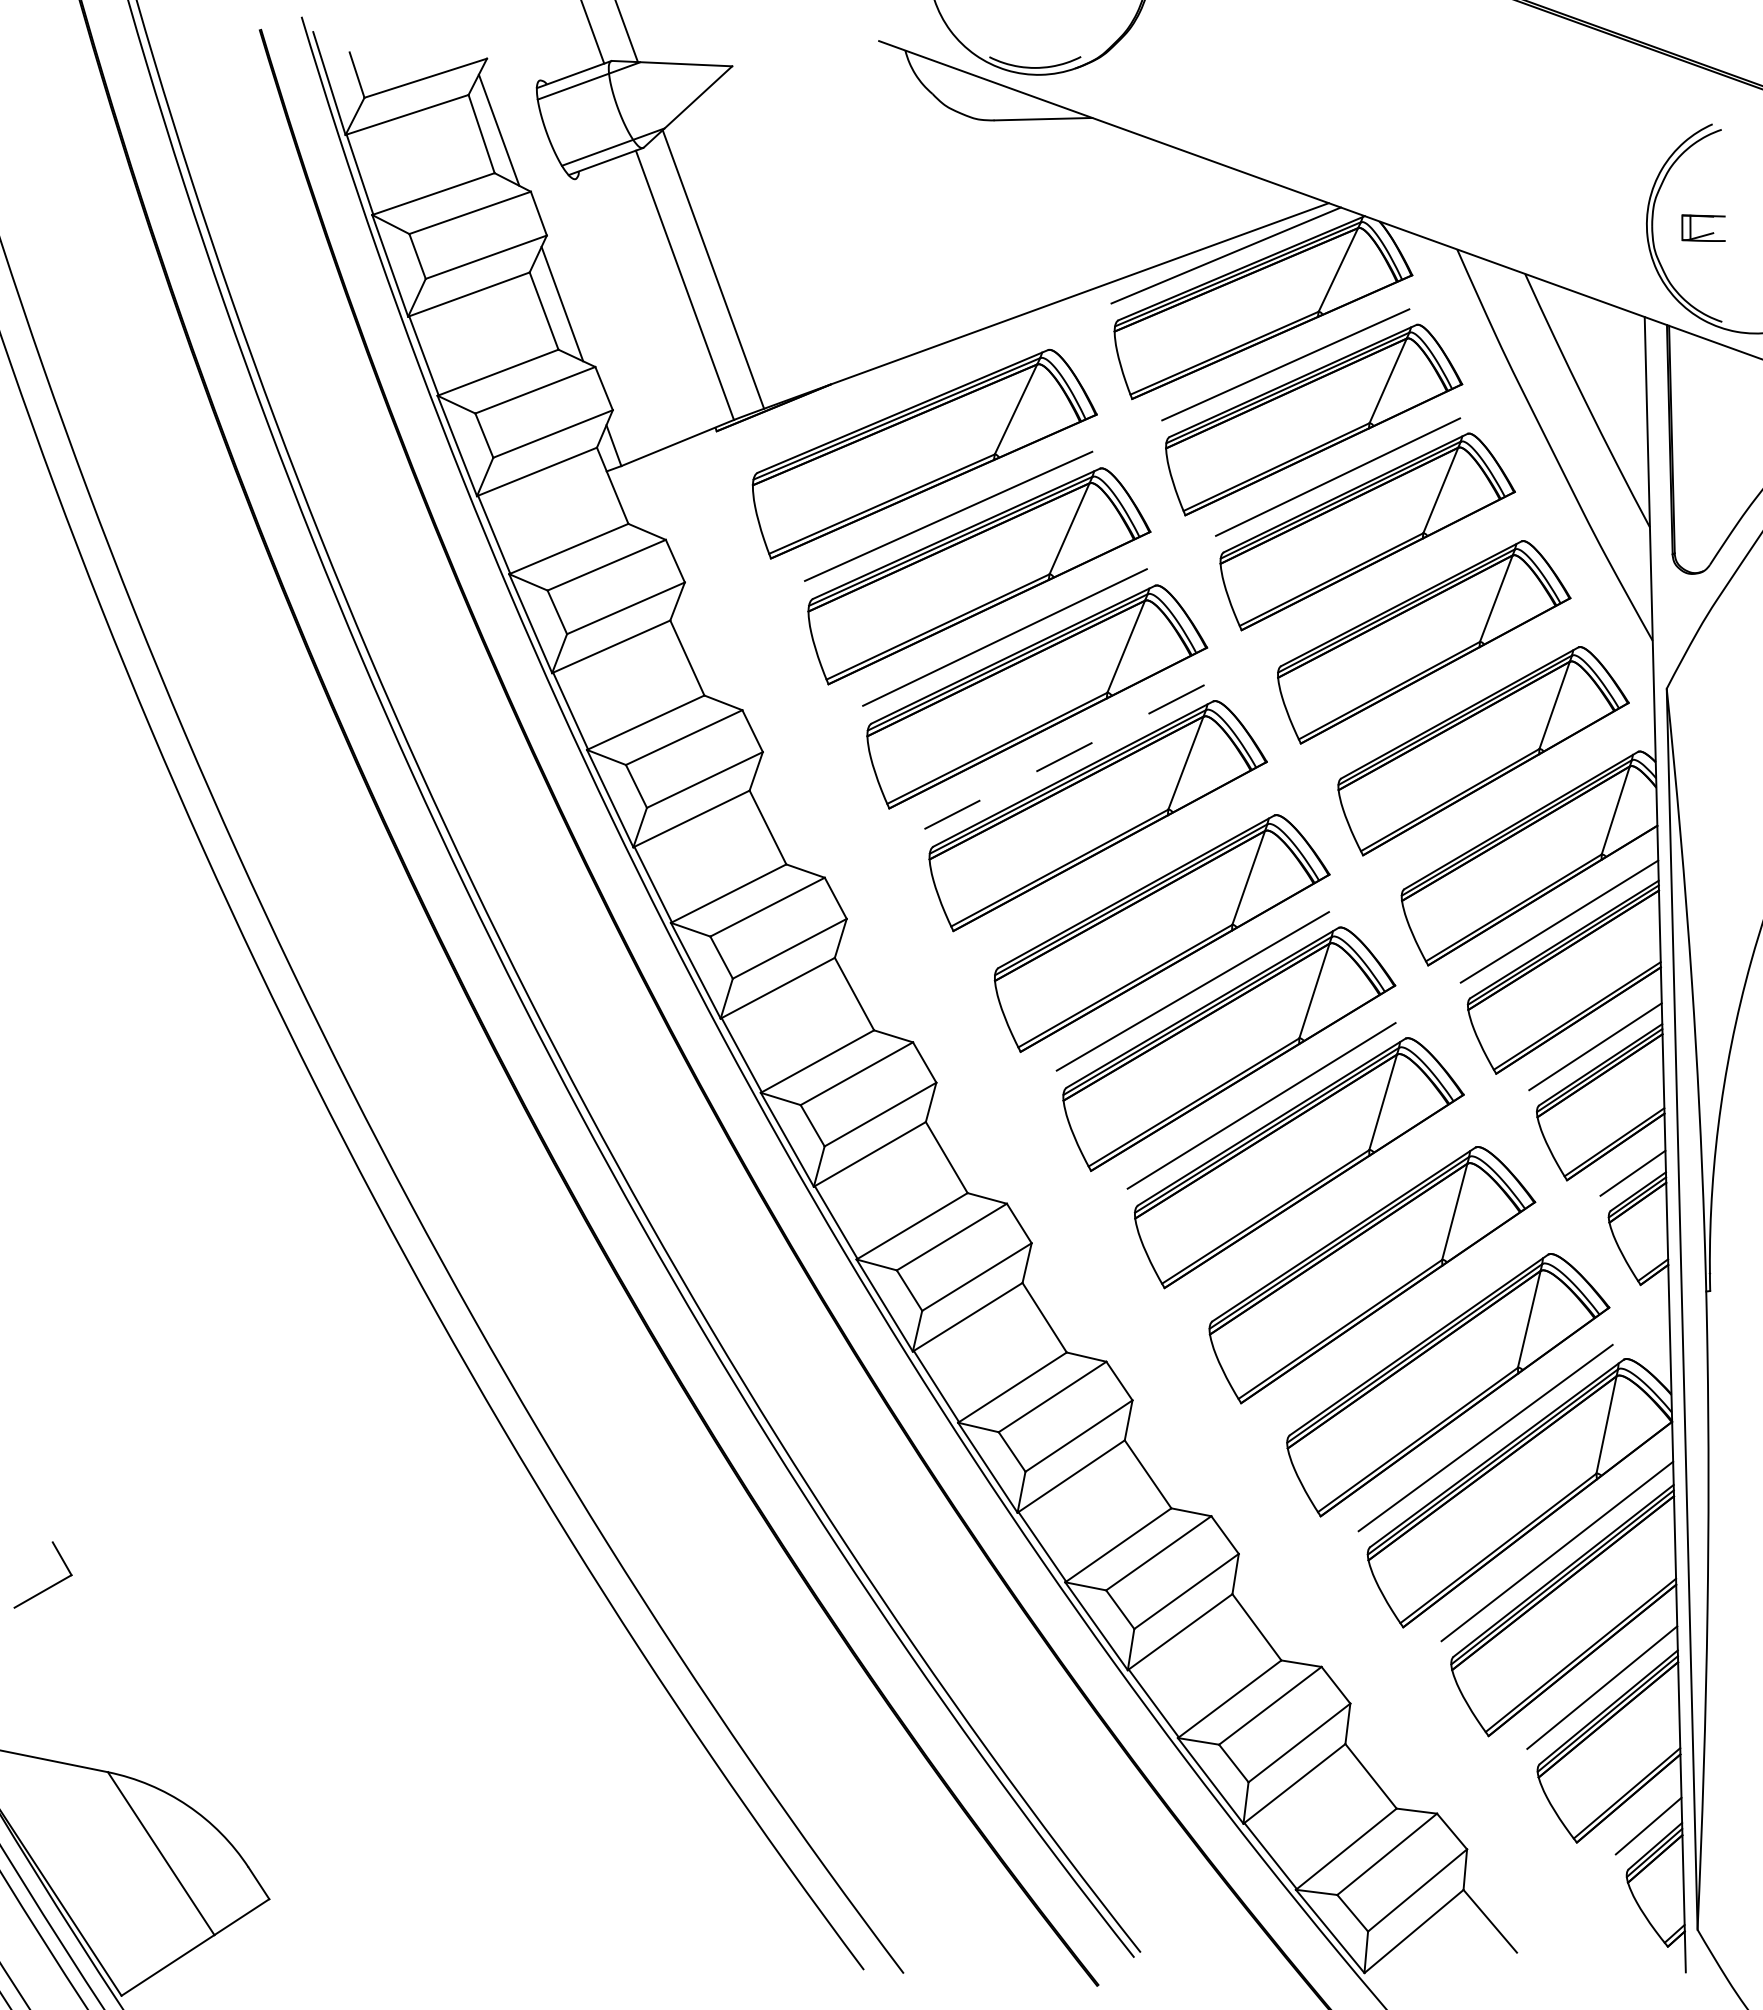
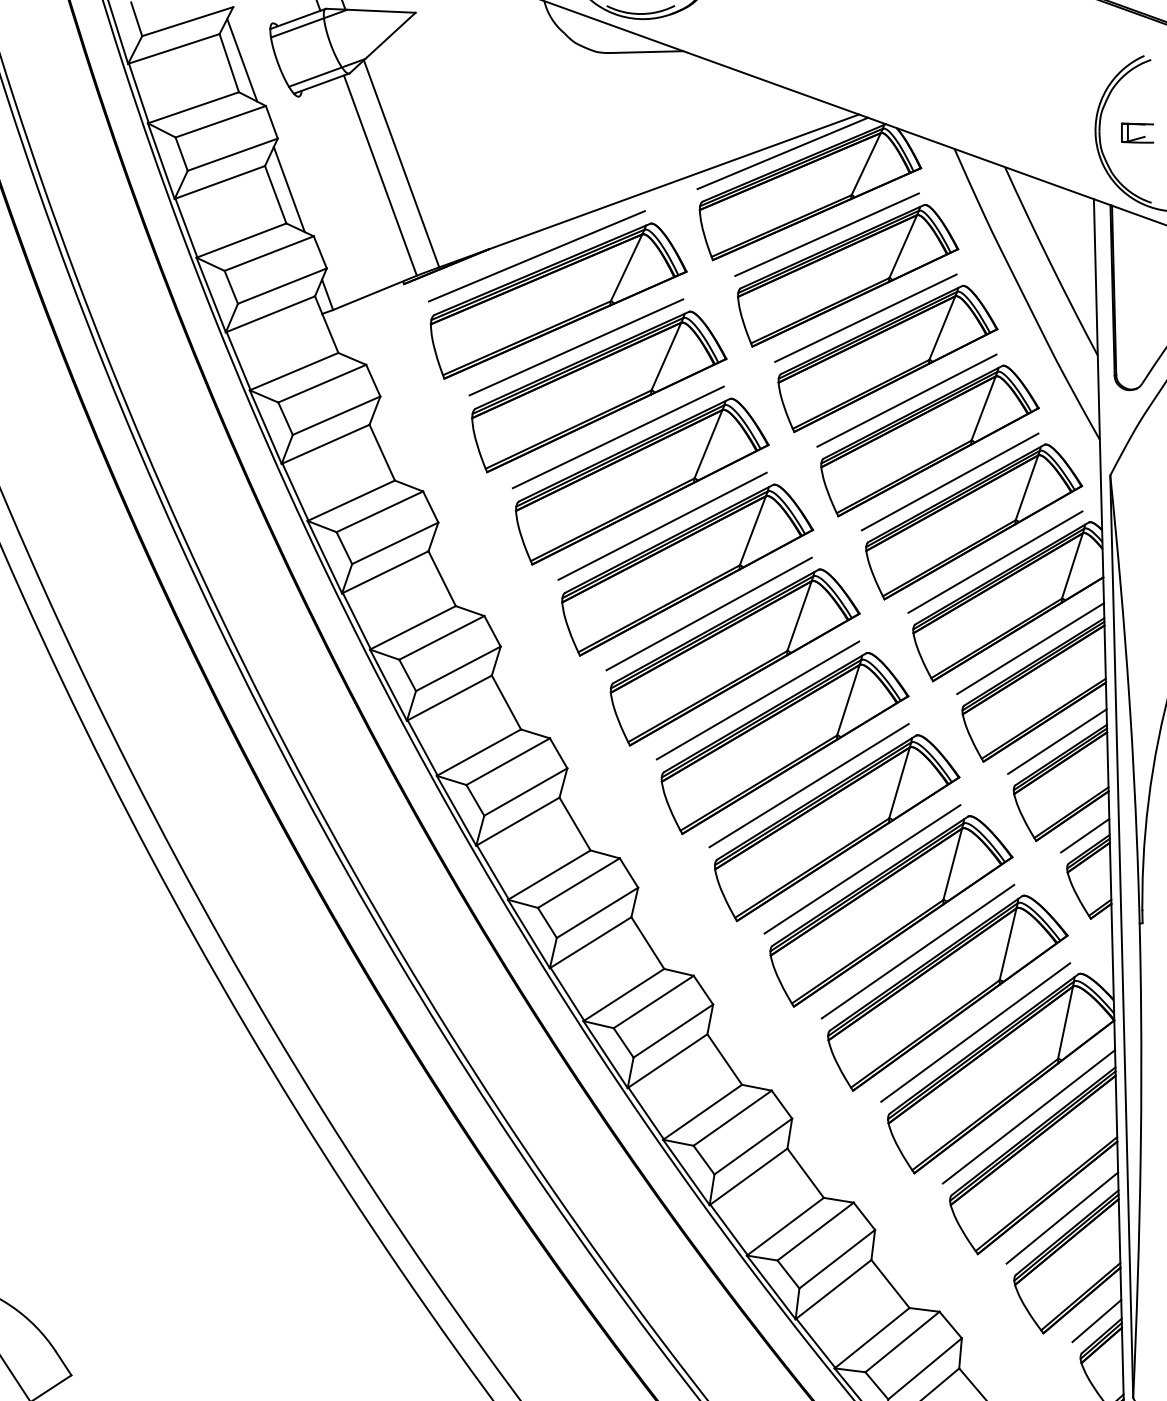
line: (895, 393) -> (536, 256), added
line: (1392, 587) -> (906, 400), added
line: (1451, 697) -> (950, 482), added
line: (1064, 757) -> (662, 526), dashed -> solid
line: (1512, 805) -> (995, 562), added
line: (1127, 874) -> (709, 613), added
line: (1333, 1218) -> (862, 869), added
line: (1407, 1329) -> (917, 951), added

